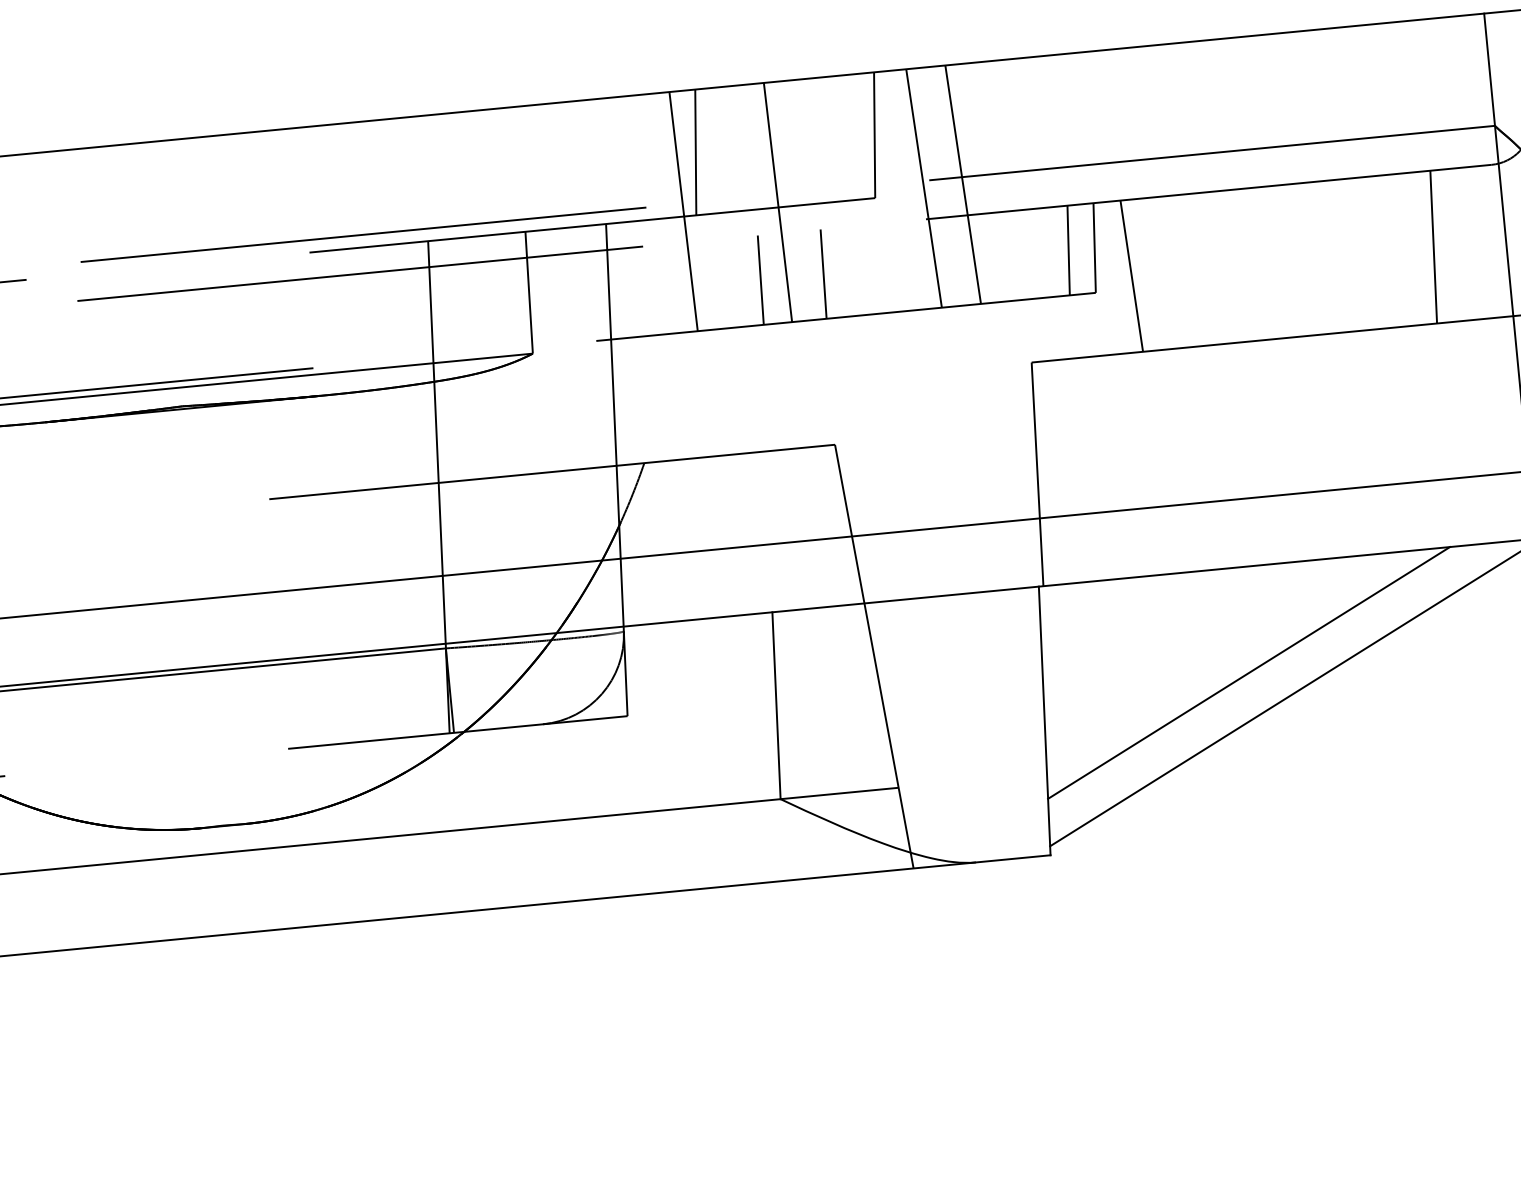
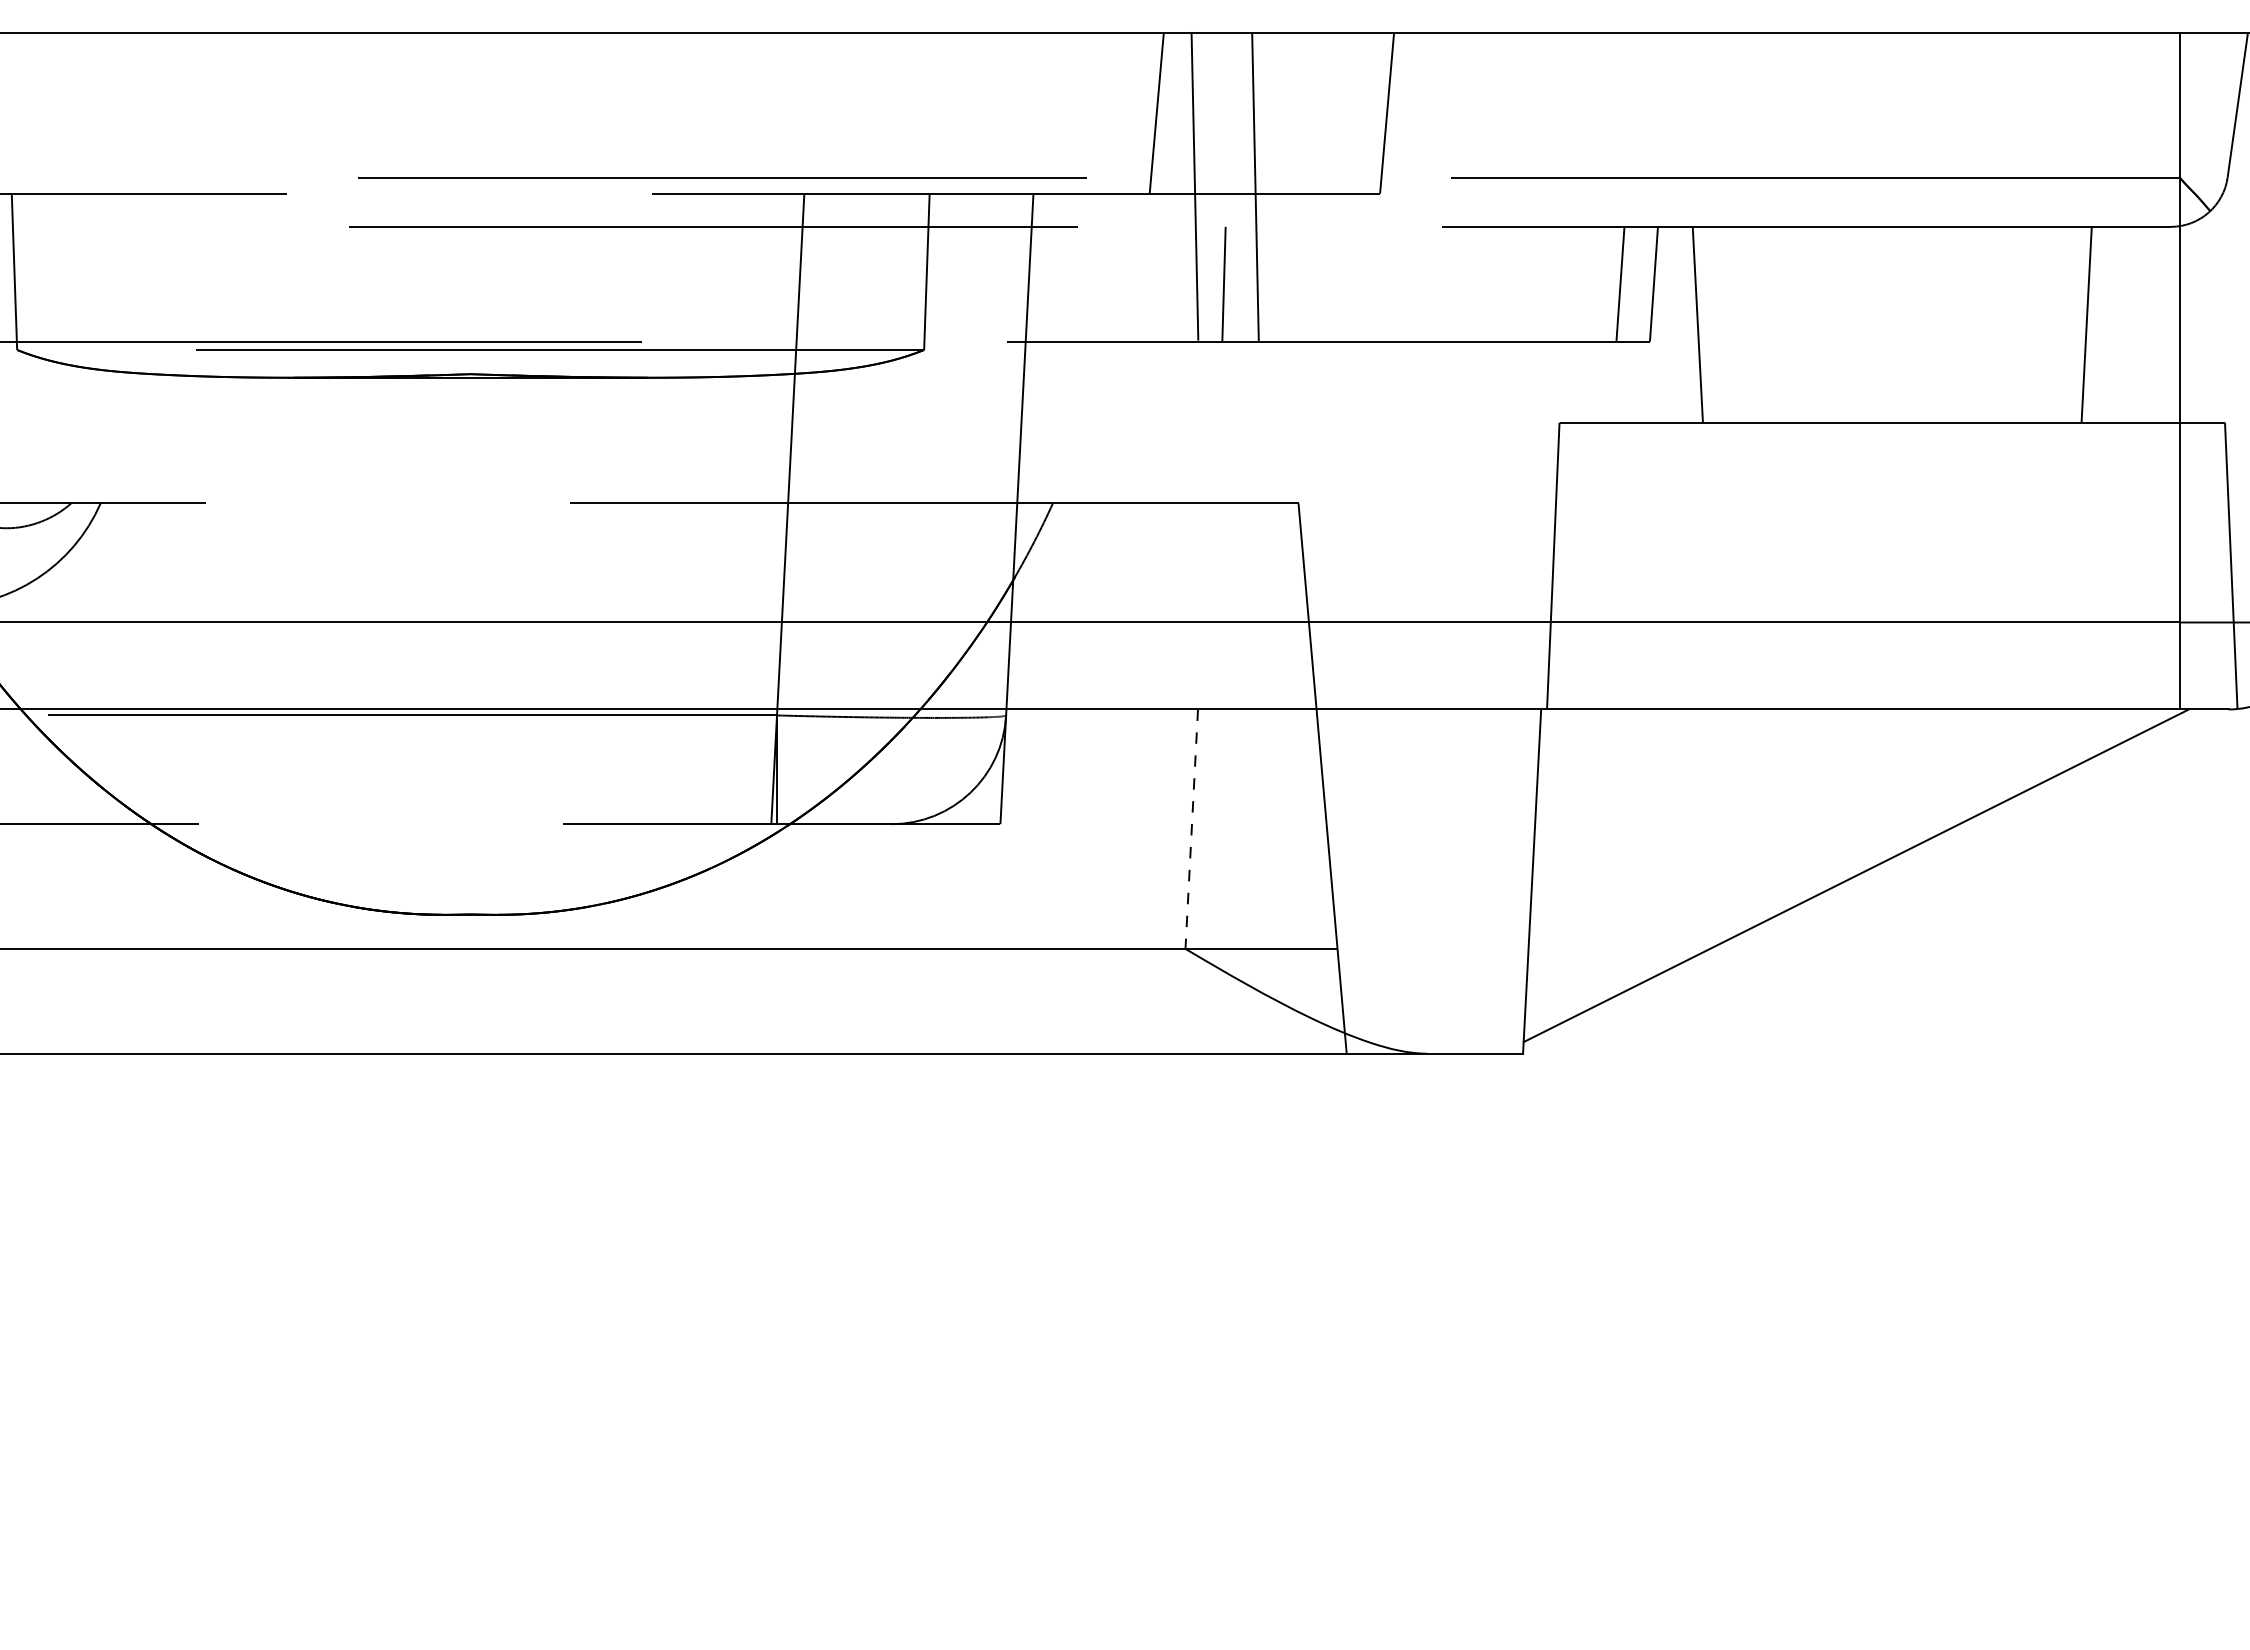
line: (962, 184) -> (1493, 187), removed
line: (924, 188) -> (1443, 187), removed
line: (683, 211) -> (1194, 186), moved
line: (823, 273) -> (1304, 283), removed
line: (1248, 673) -> (1798, 845), removed
line: (776, 705) -> (1191, 829), solid -> dashed

